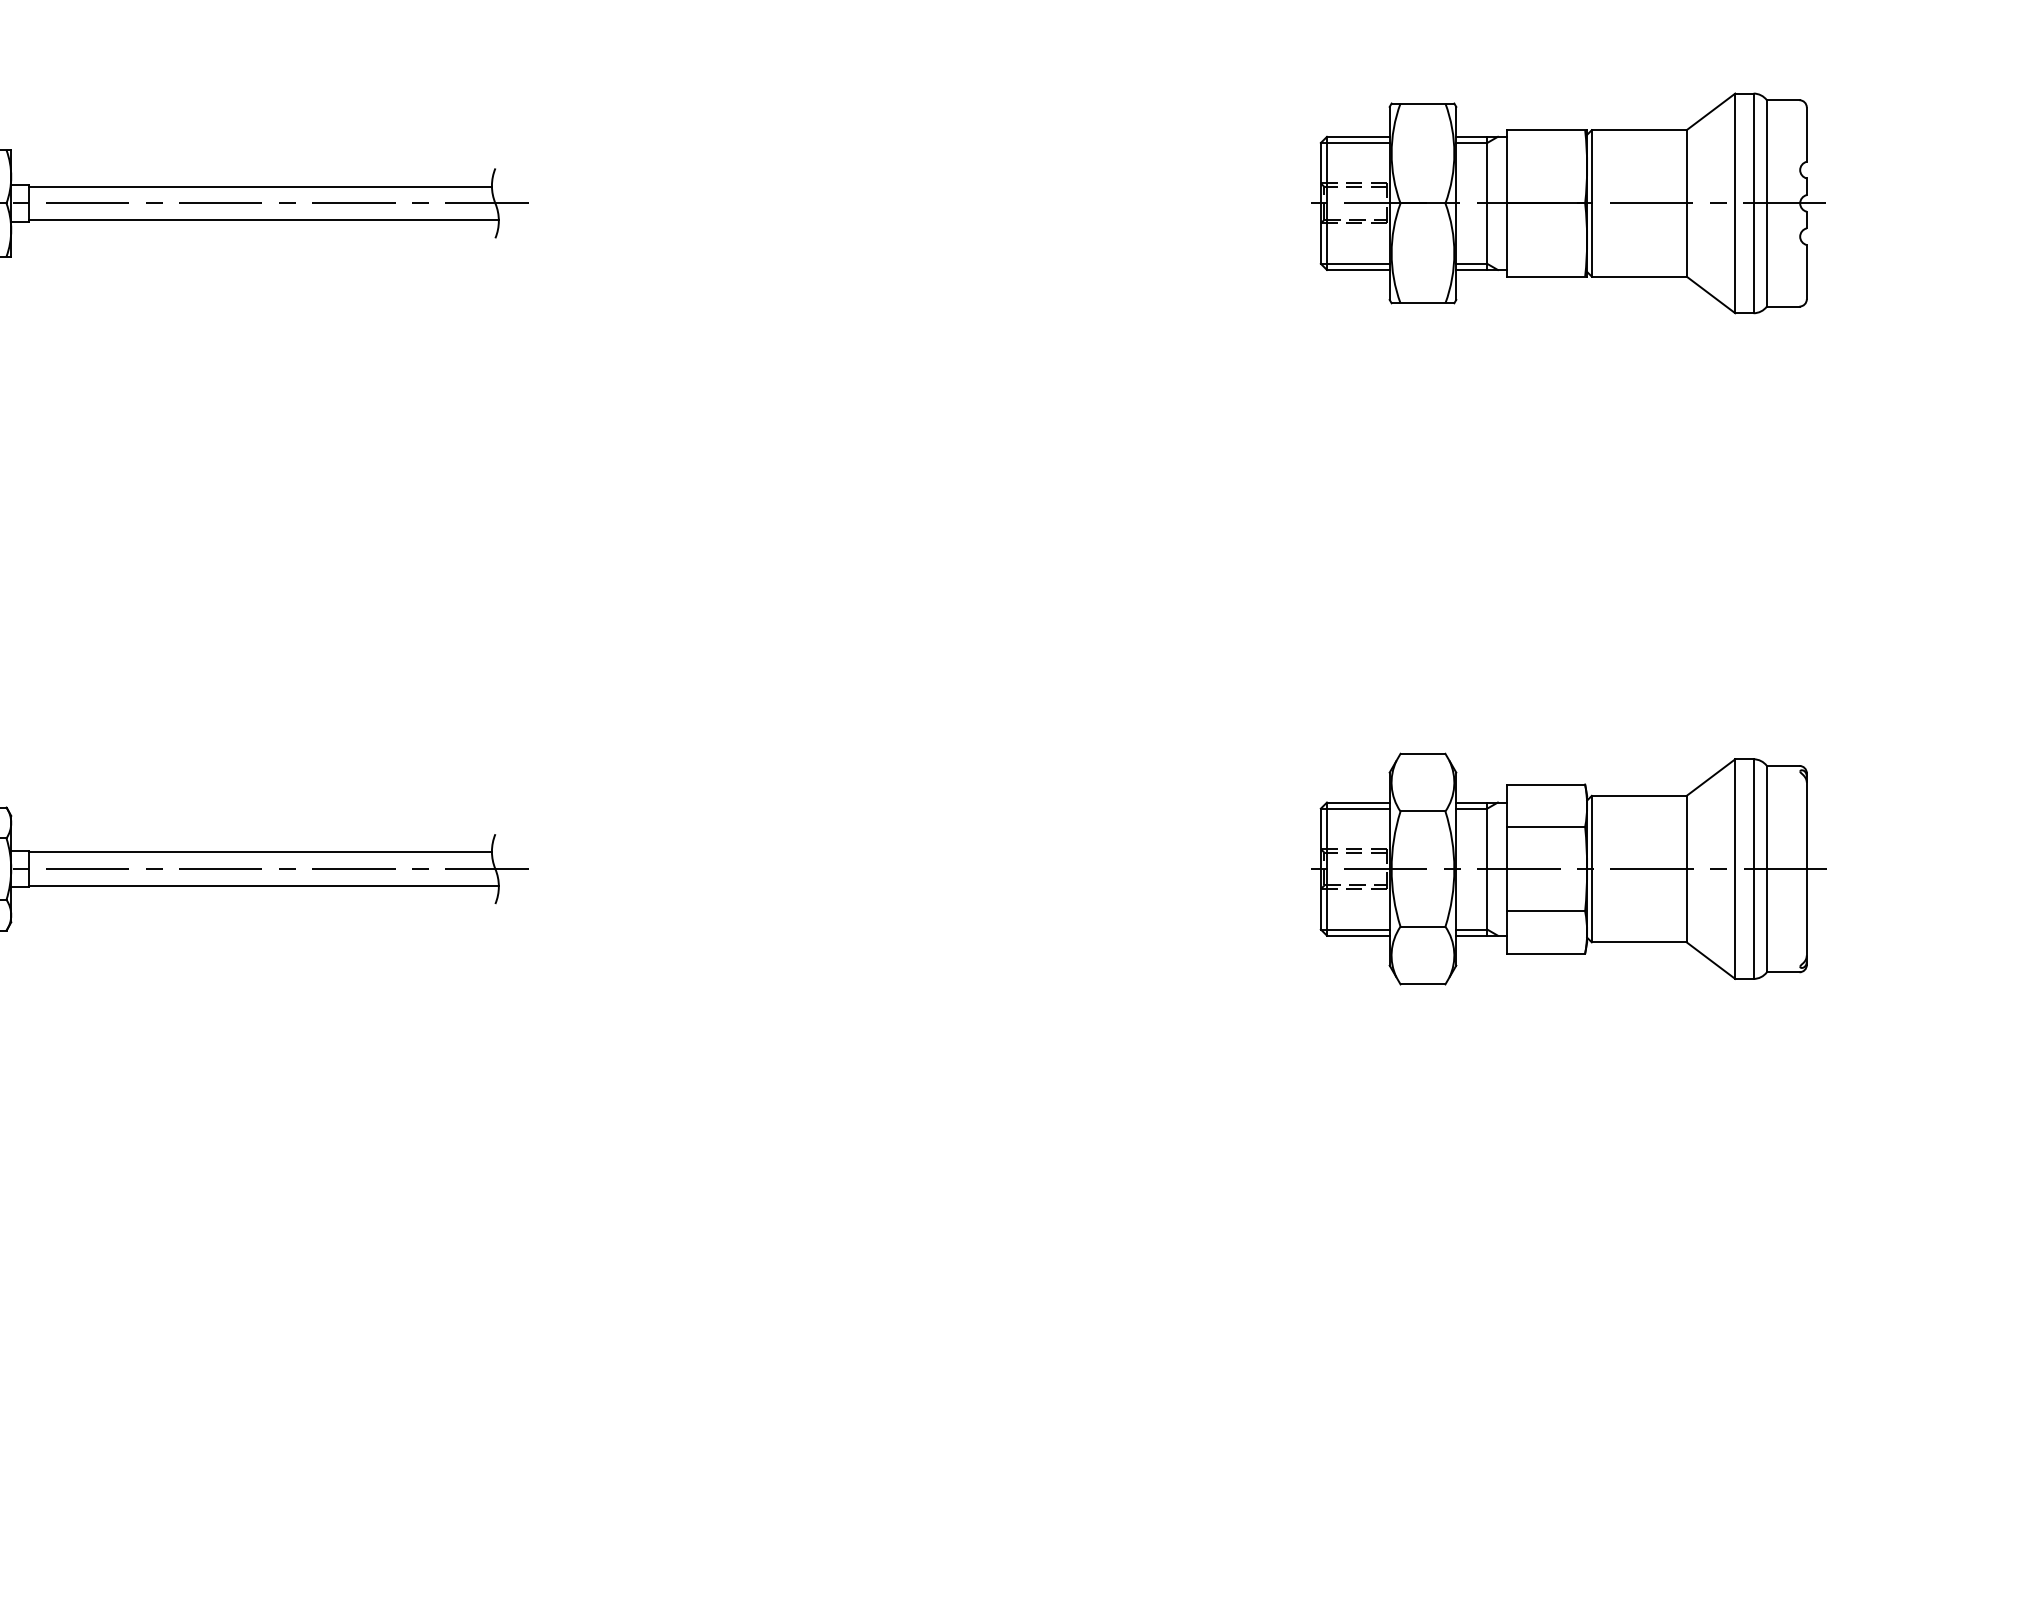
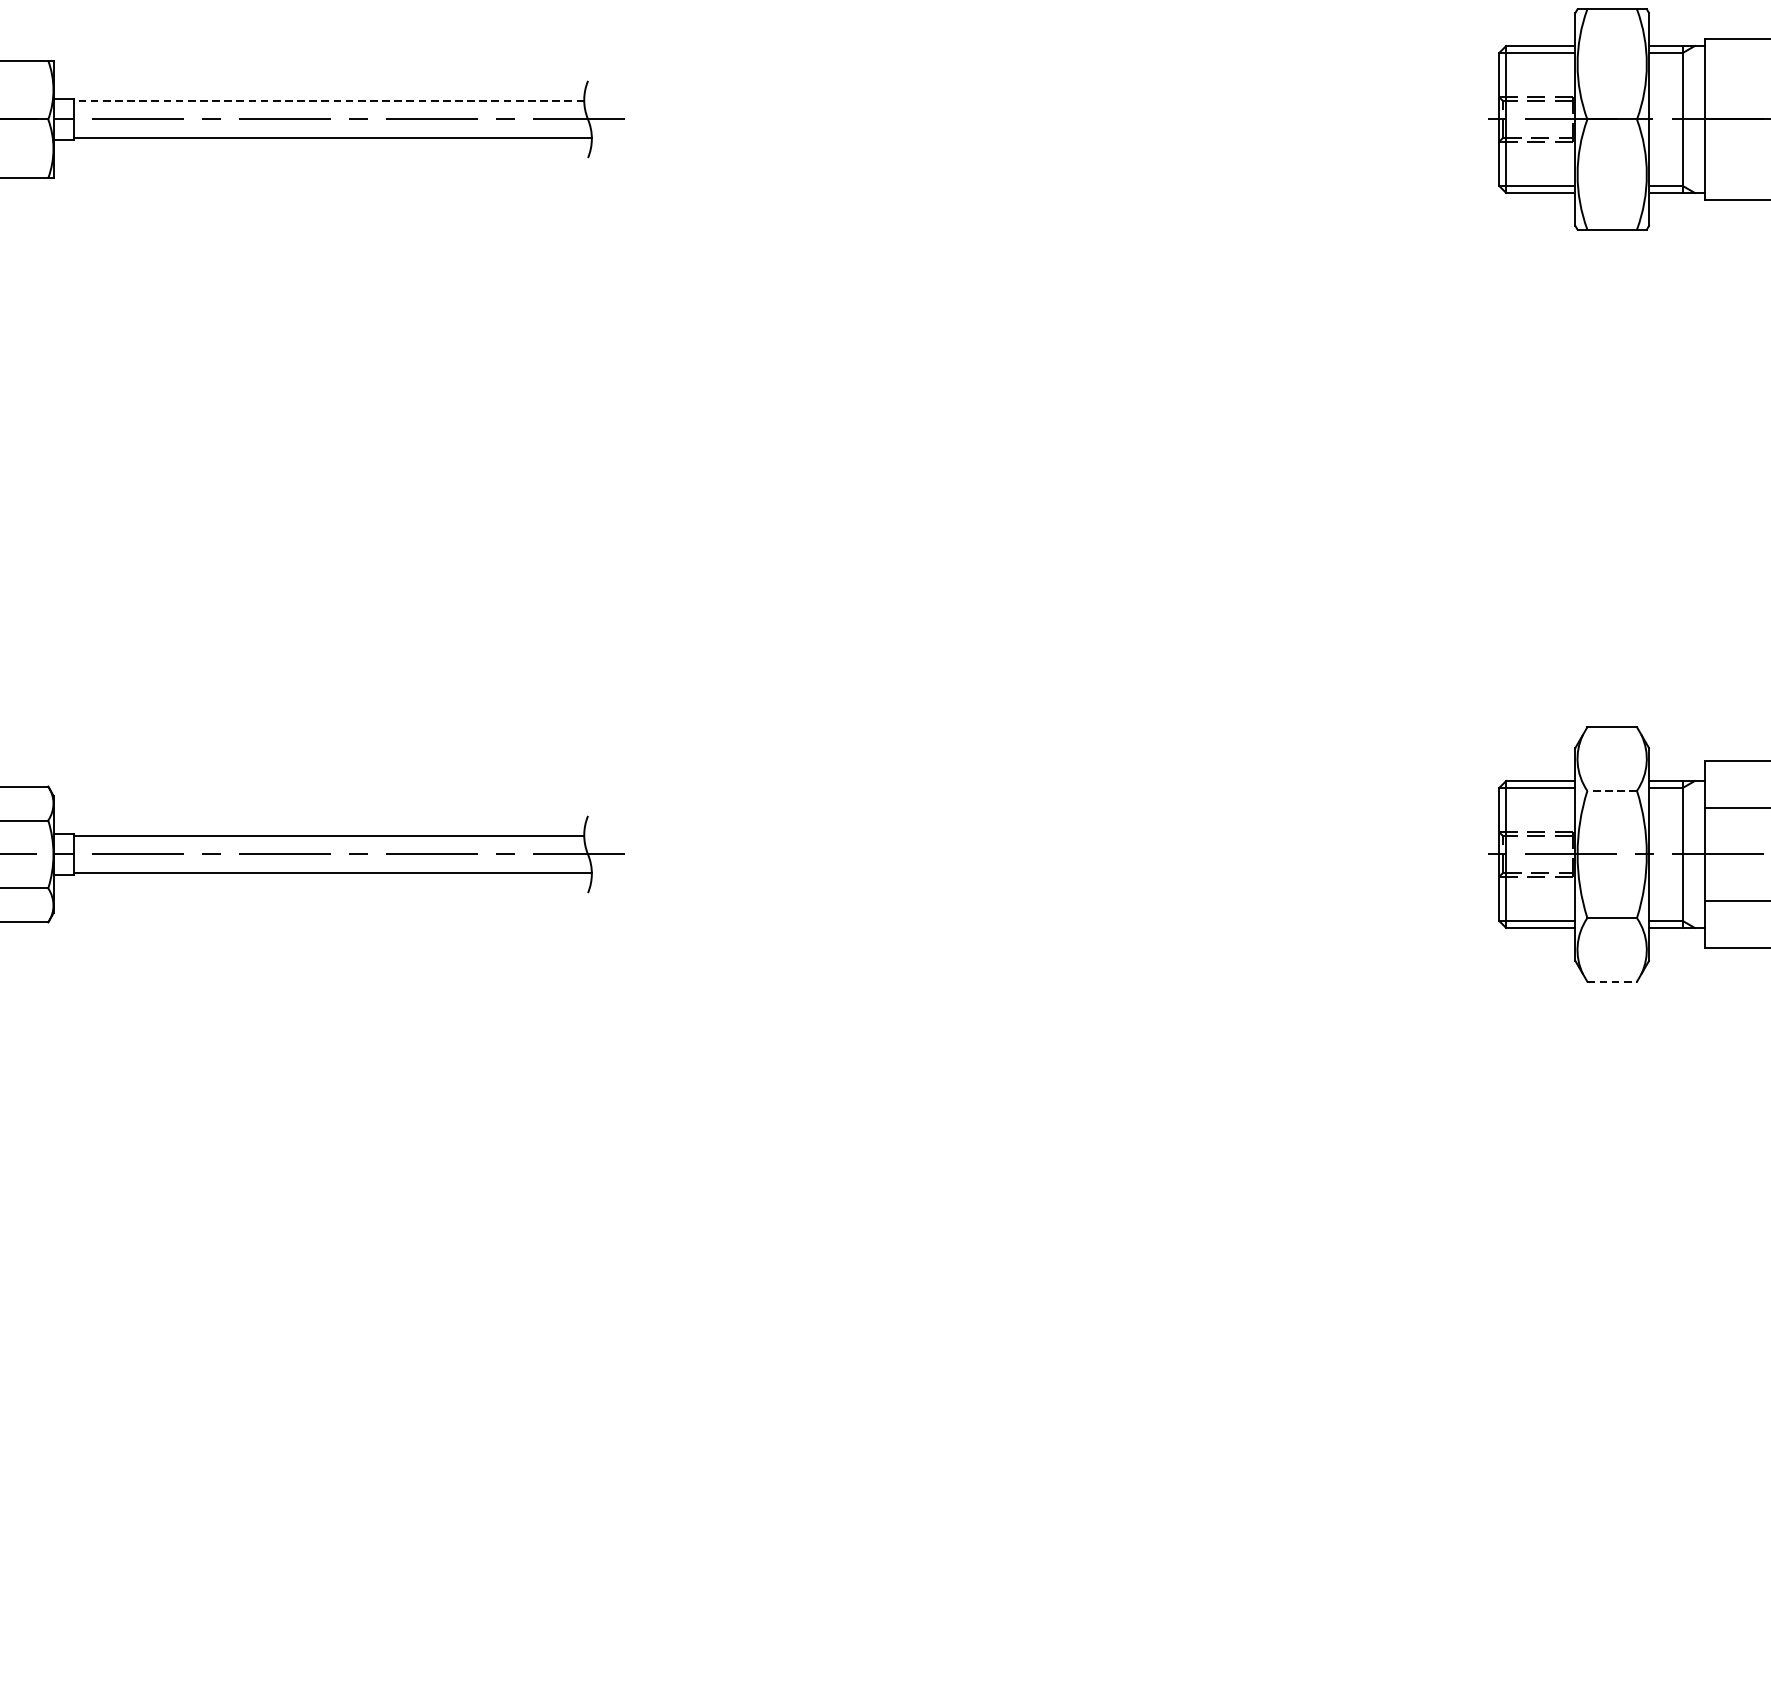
line: (260, 186) -> (328, 100), solid -> dashed
line: (1422, 811) -> (1611, 790), solid -> dashed
line: (1423, 984) -> (1612, 981), solid -> dashed

